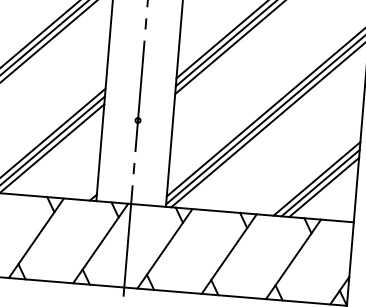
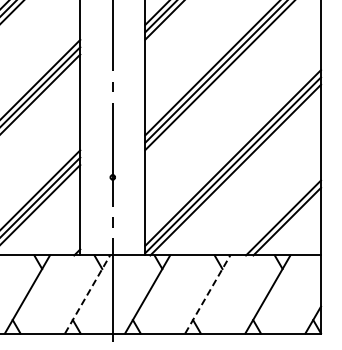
line: (323, 187) -> (290, 225), removed
line: (100, 243) -> (87, 294), solid -> dashed
line: (230, 254) -> (208, 294), solid -> dashed

